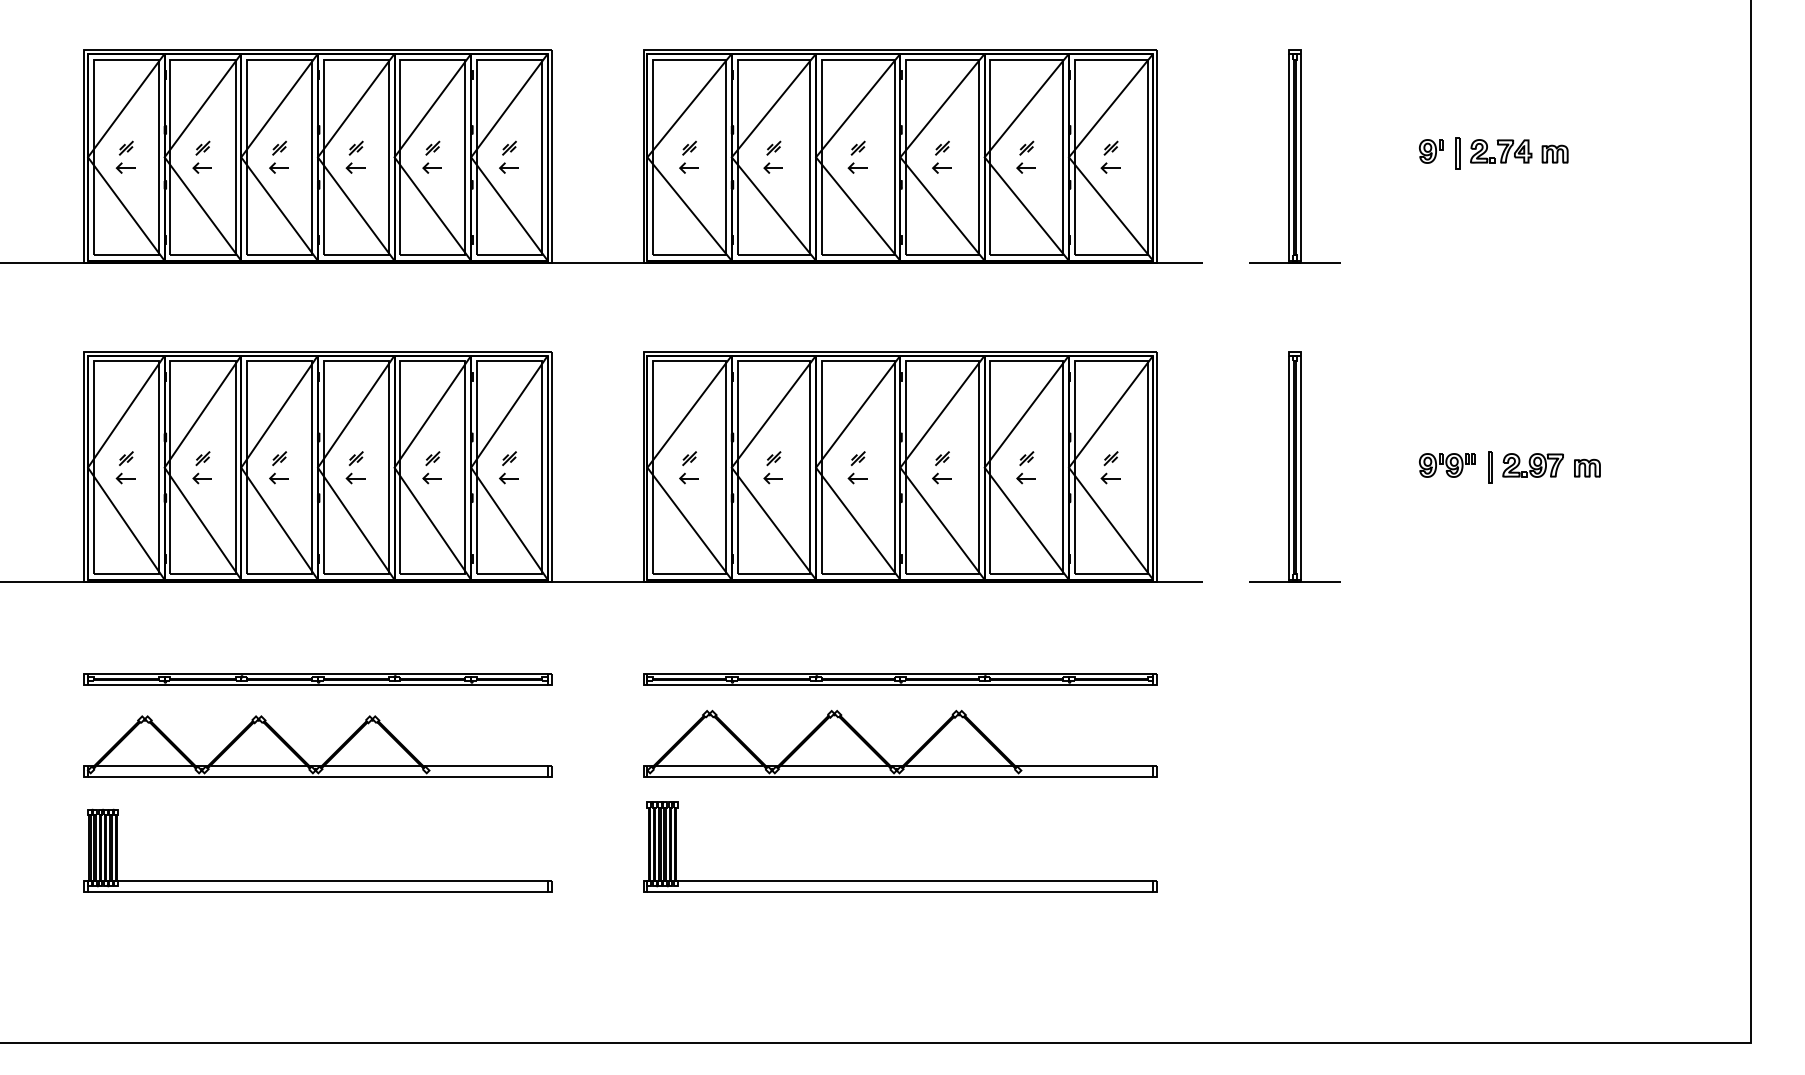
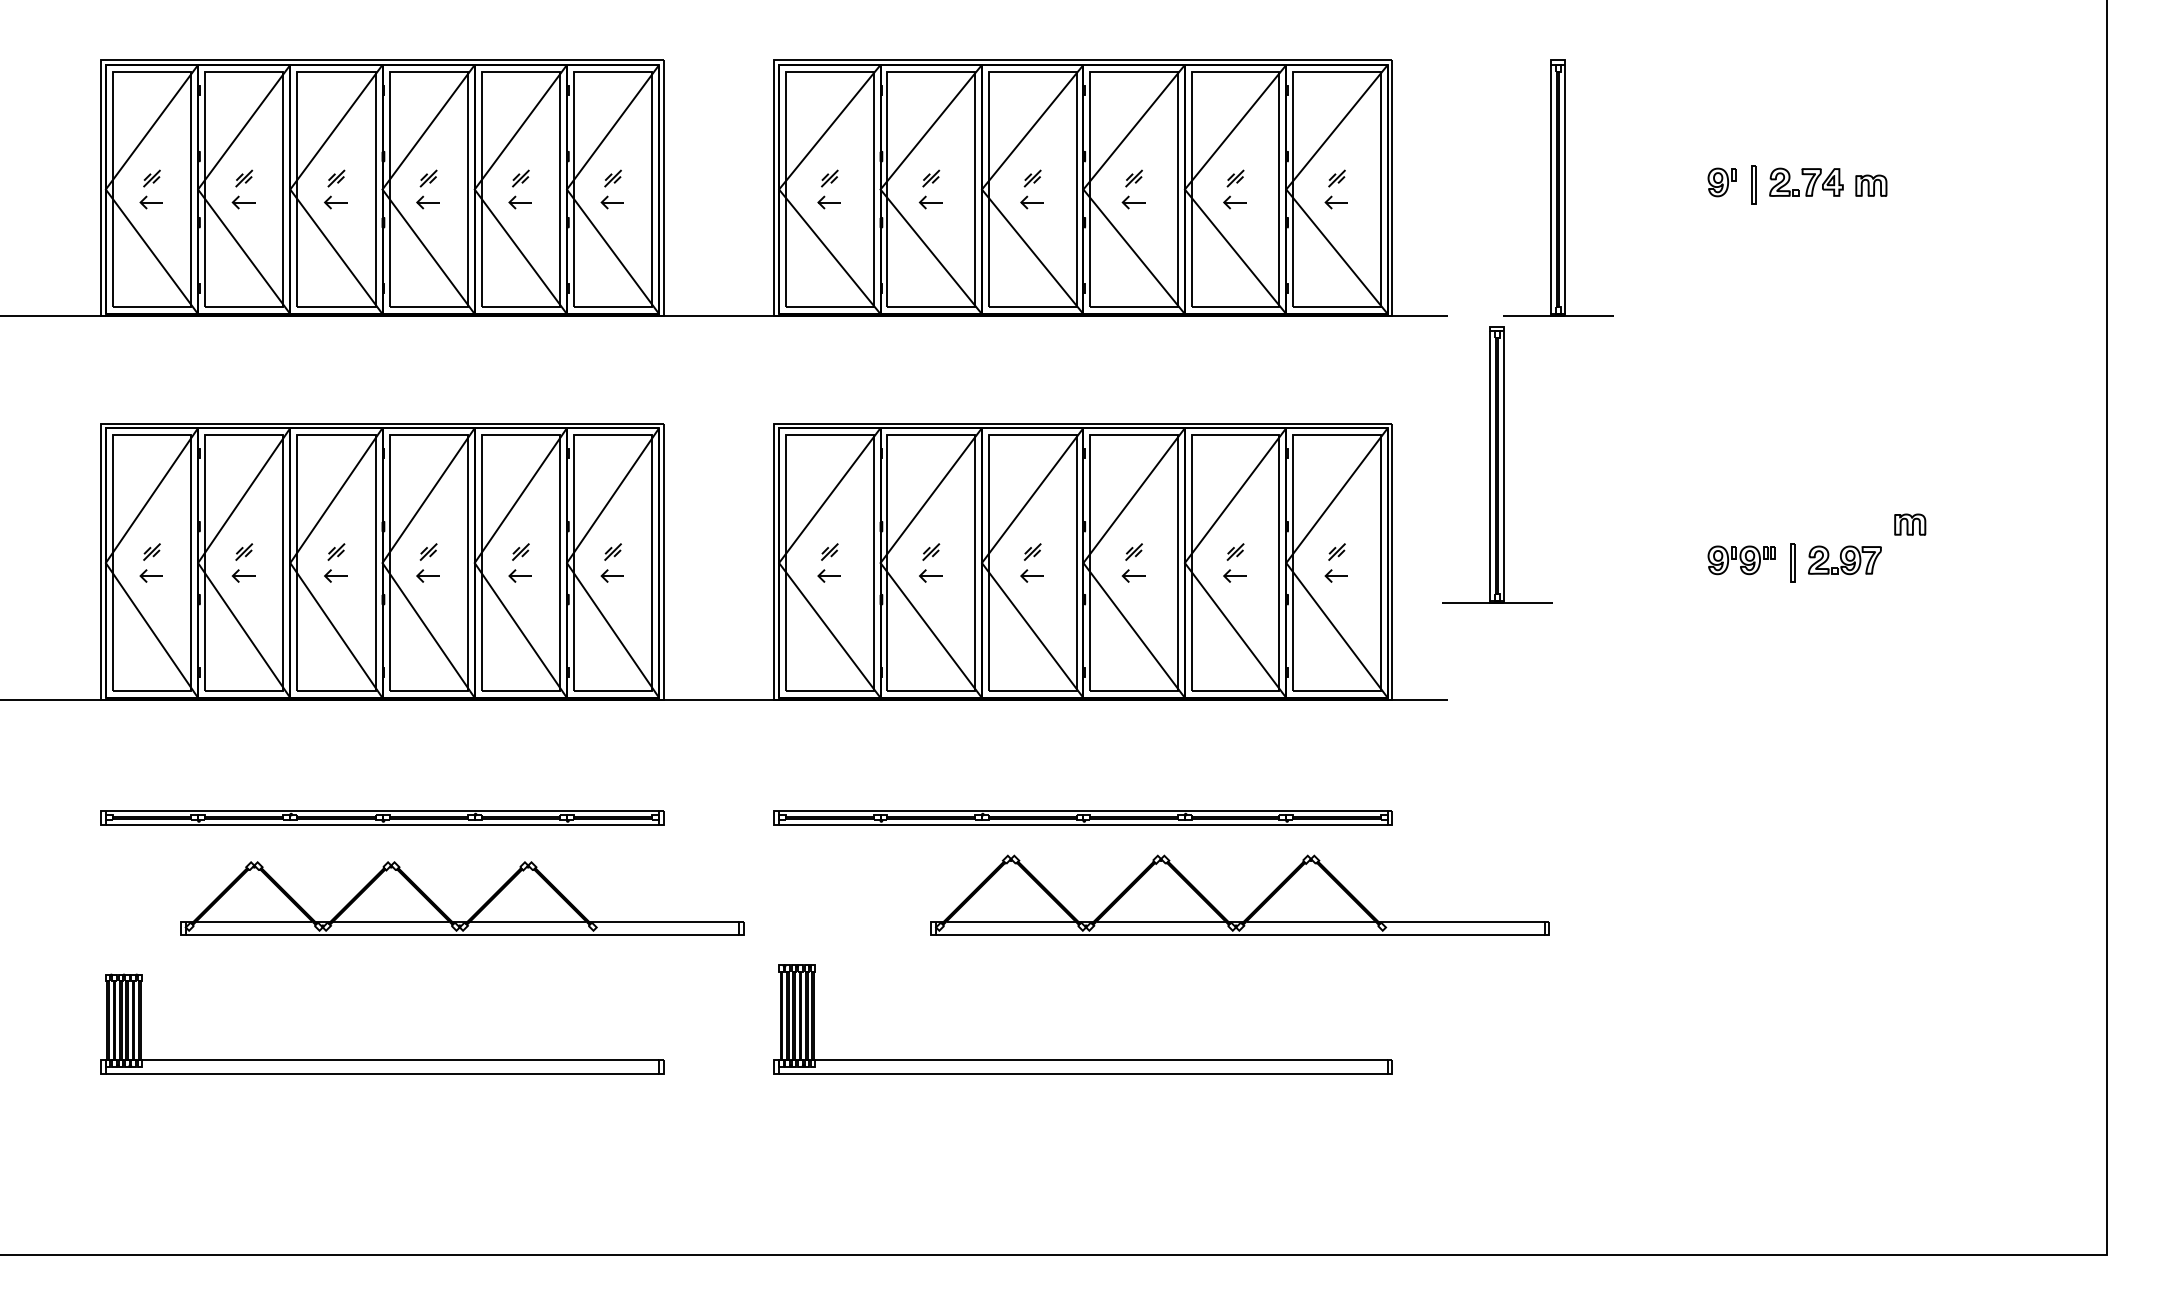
part: (1295, 466) -> (1497, 464), moved
part: (1587, 468) -> (1910, 524), moved
part: (912, 755) -> (1254, 909), moved
part: (329, 757) -> (476, 911), moved

